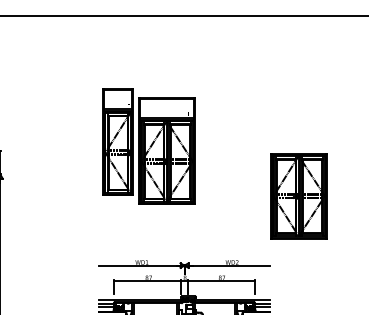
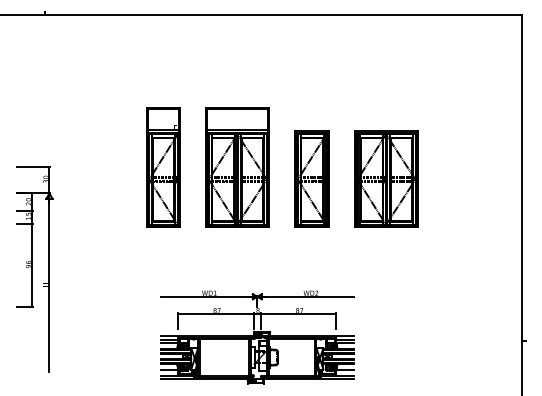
part: (118, 141) -> (163, 167), moved
part: (232, 160) -> (311, 178), added
part: (299, 195) -> (386, 178), moved

